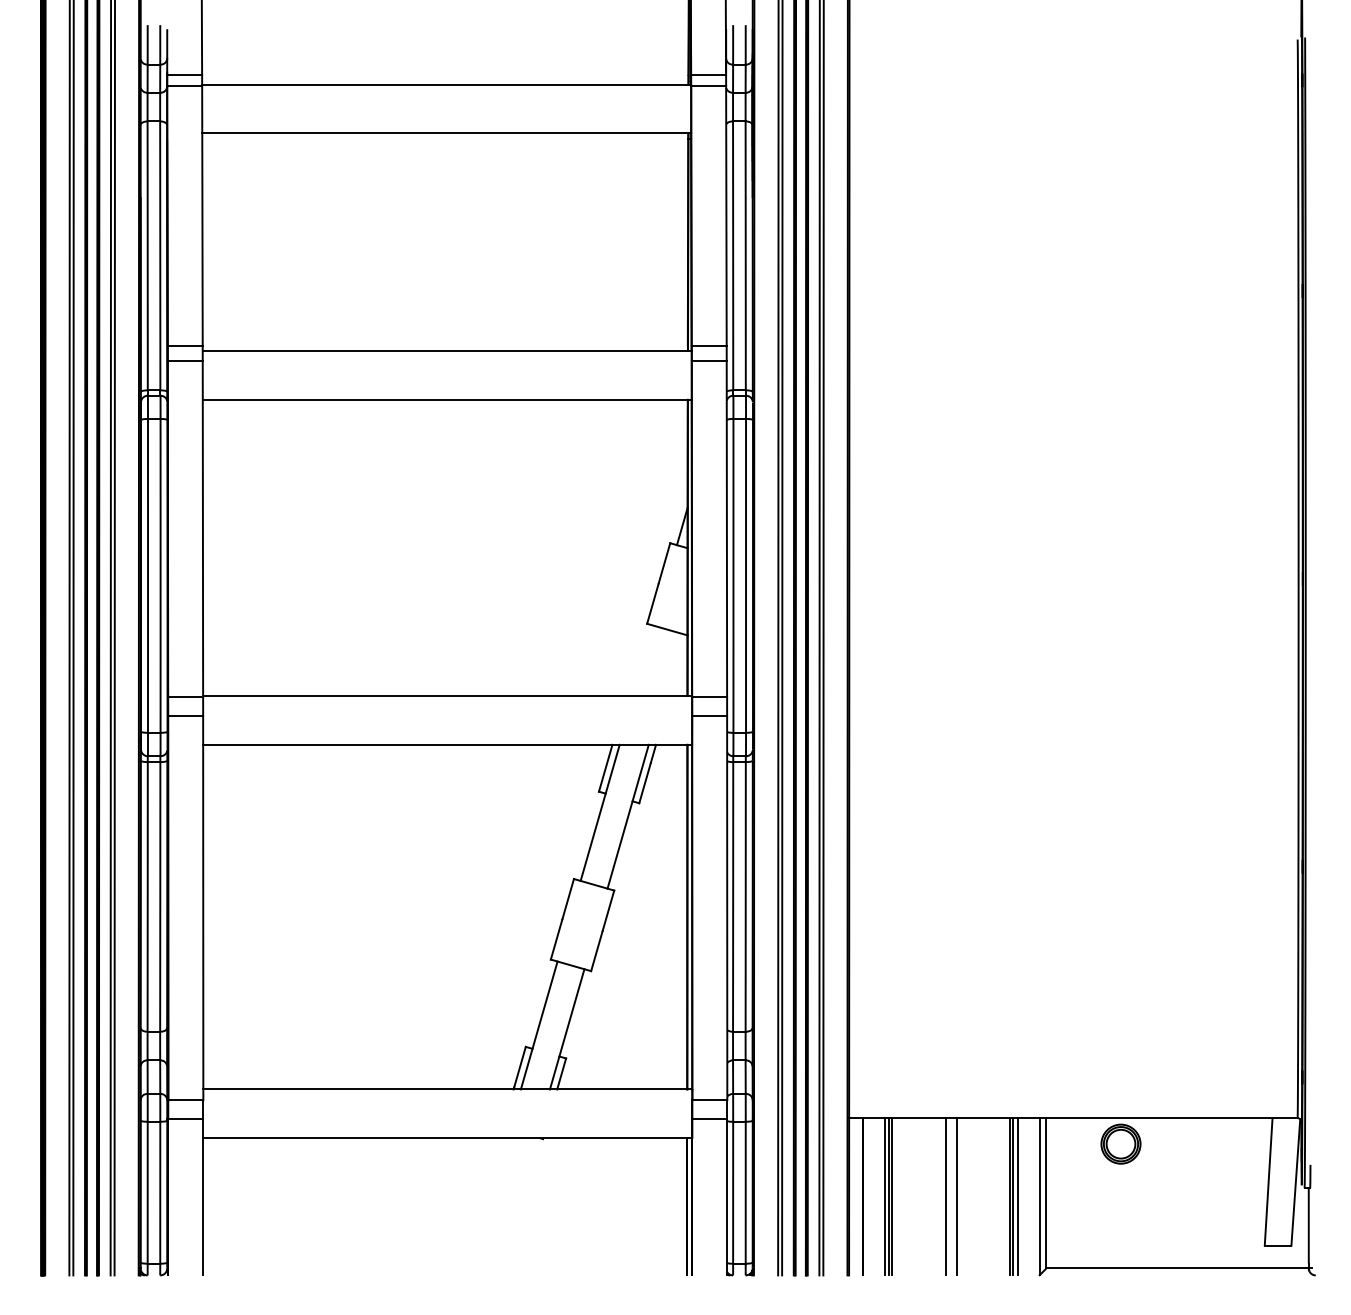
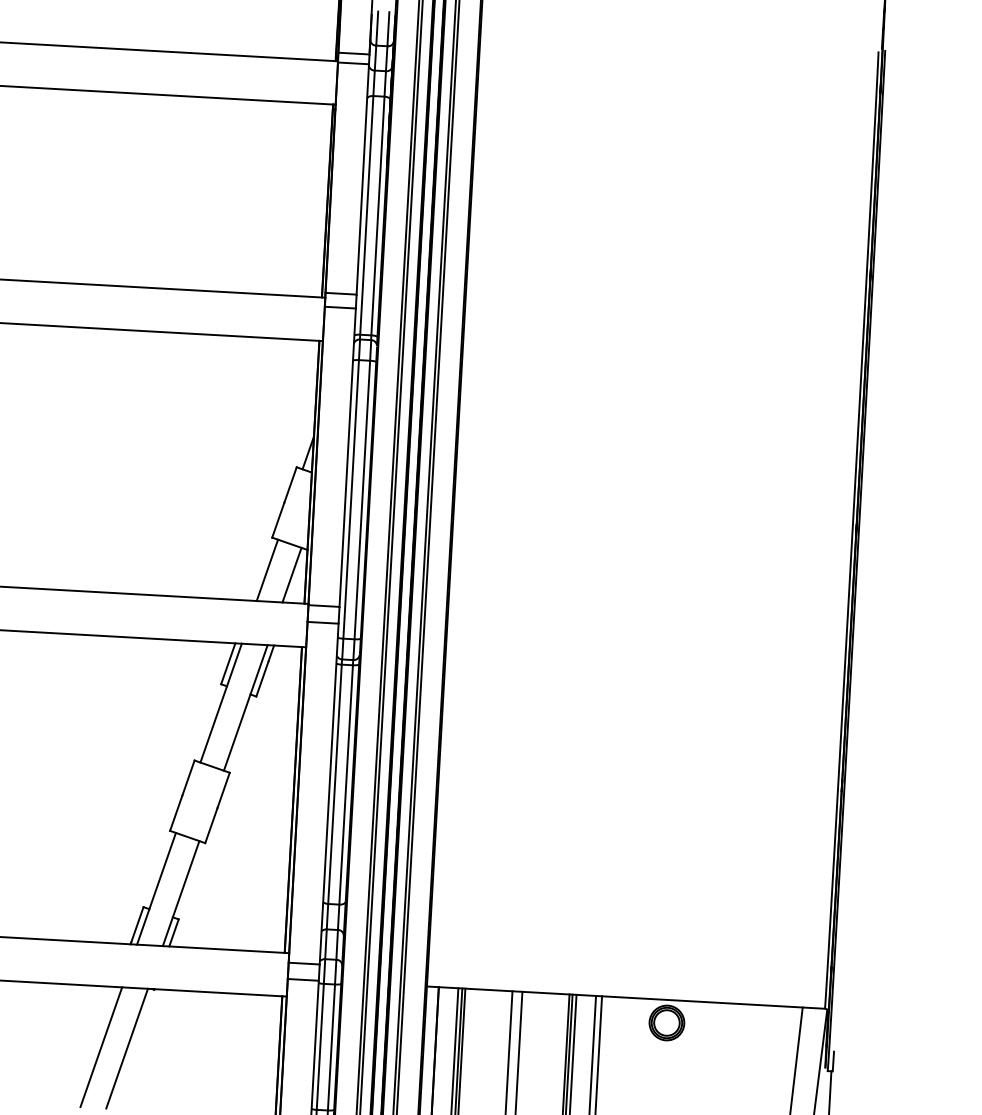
line: (643, 660) -> (267, 570), added
line: (671, 664) -> (291, 574), added
line: (486, 1206) -> (100, 1046), added
line: (515, 1206) -> (126, 1048), added

